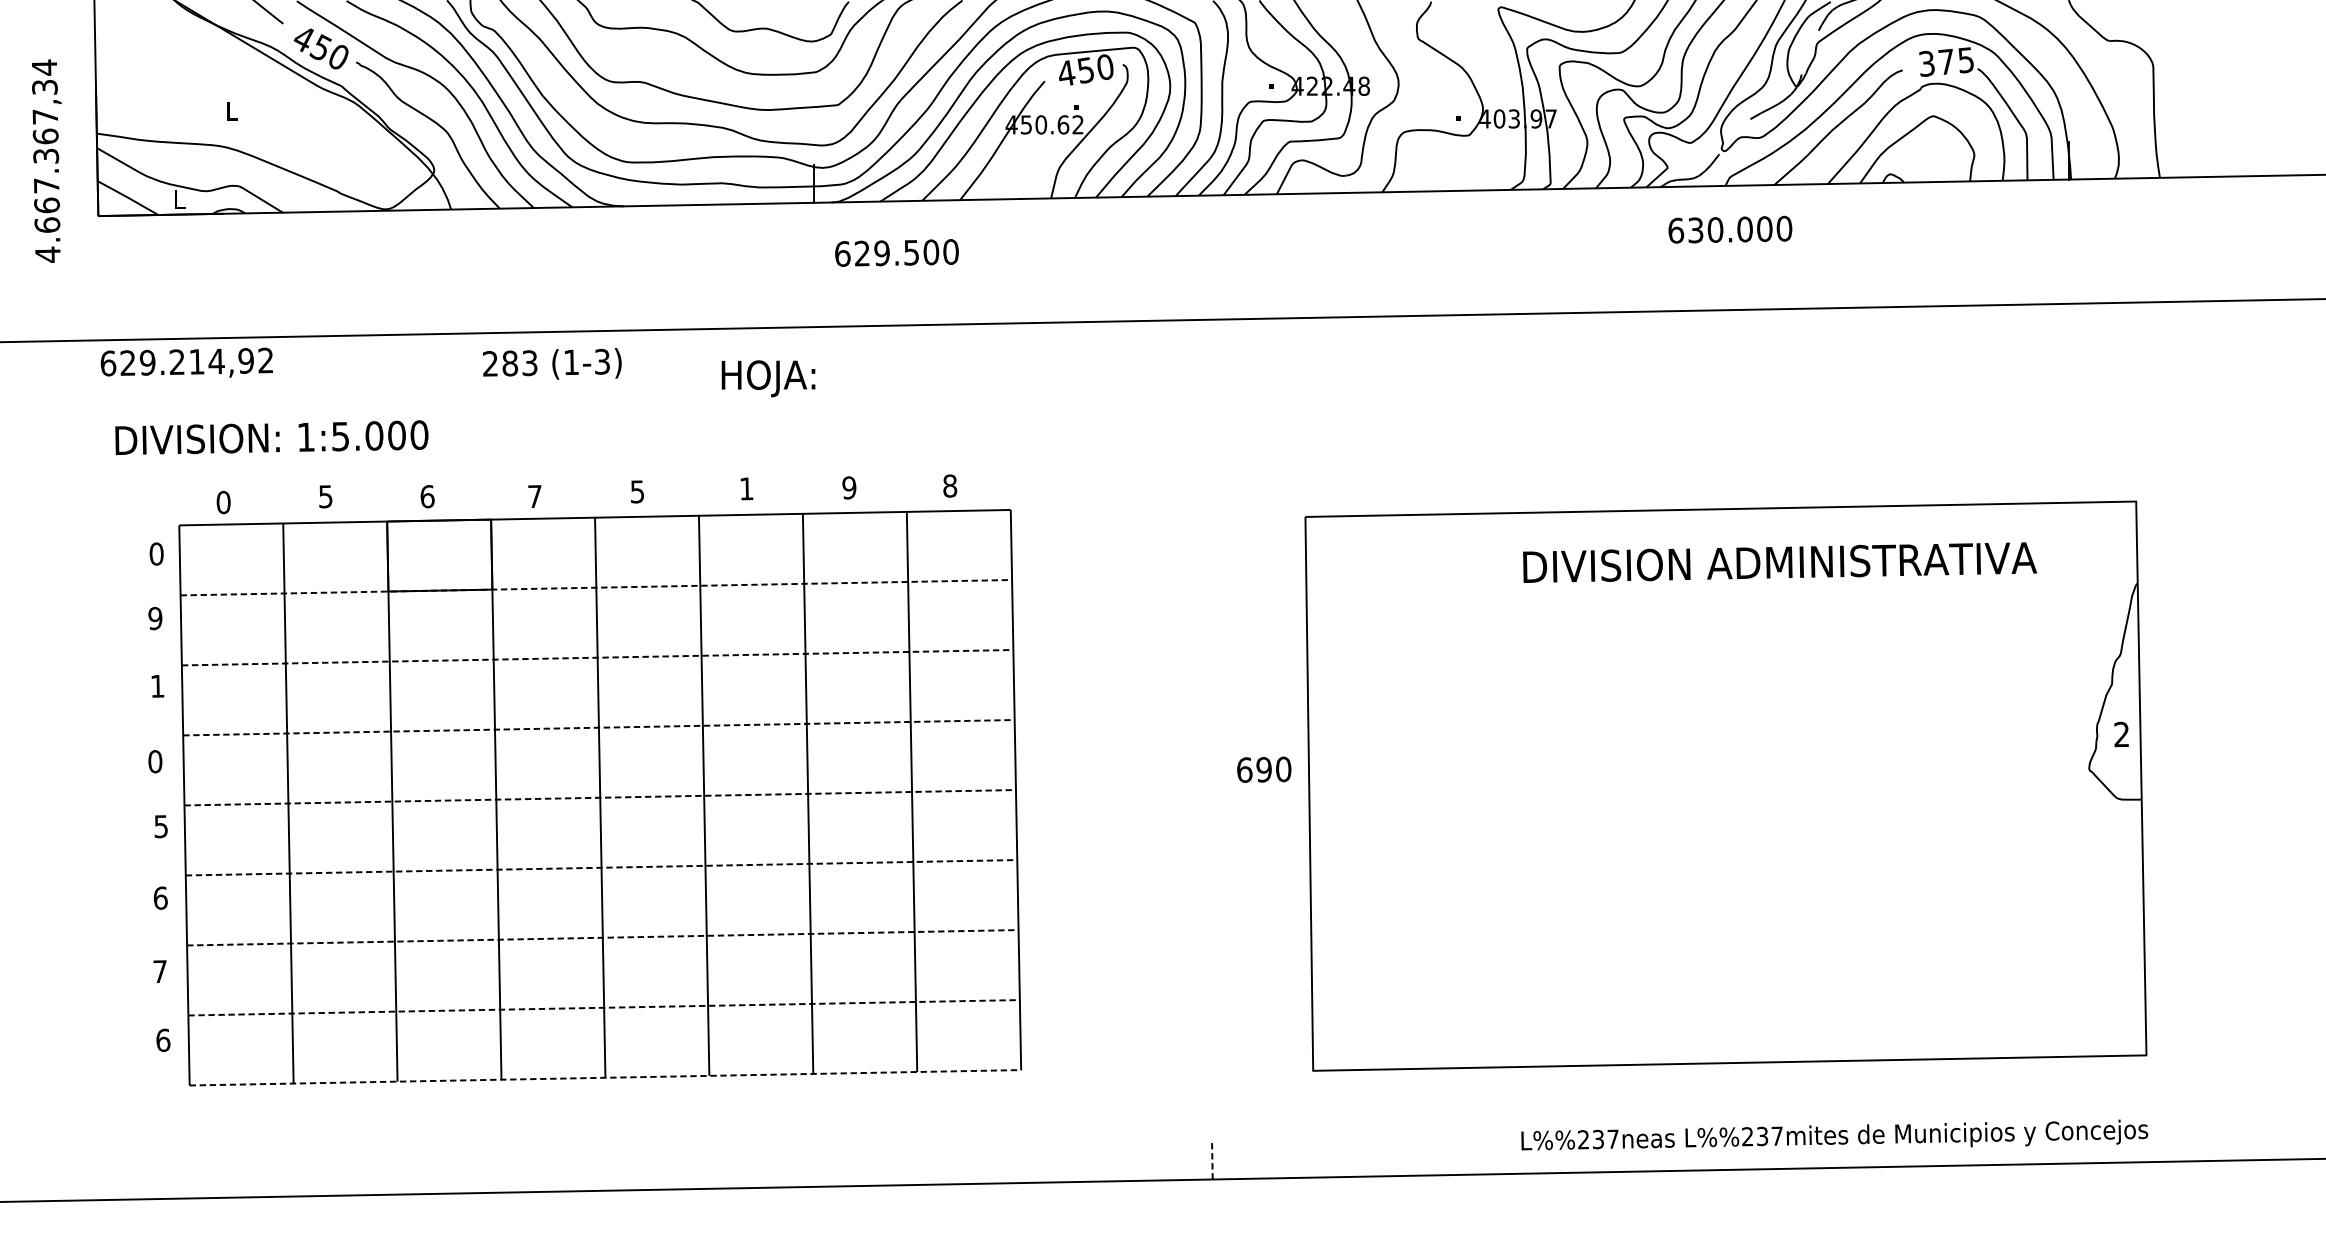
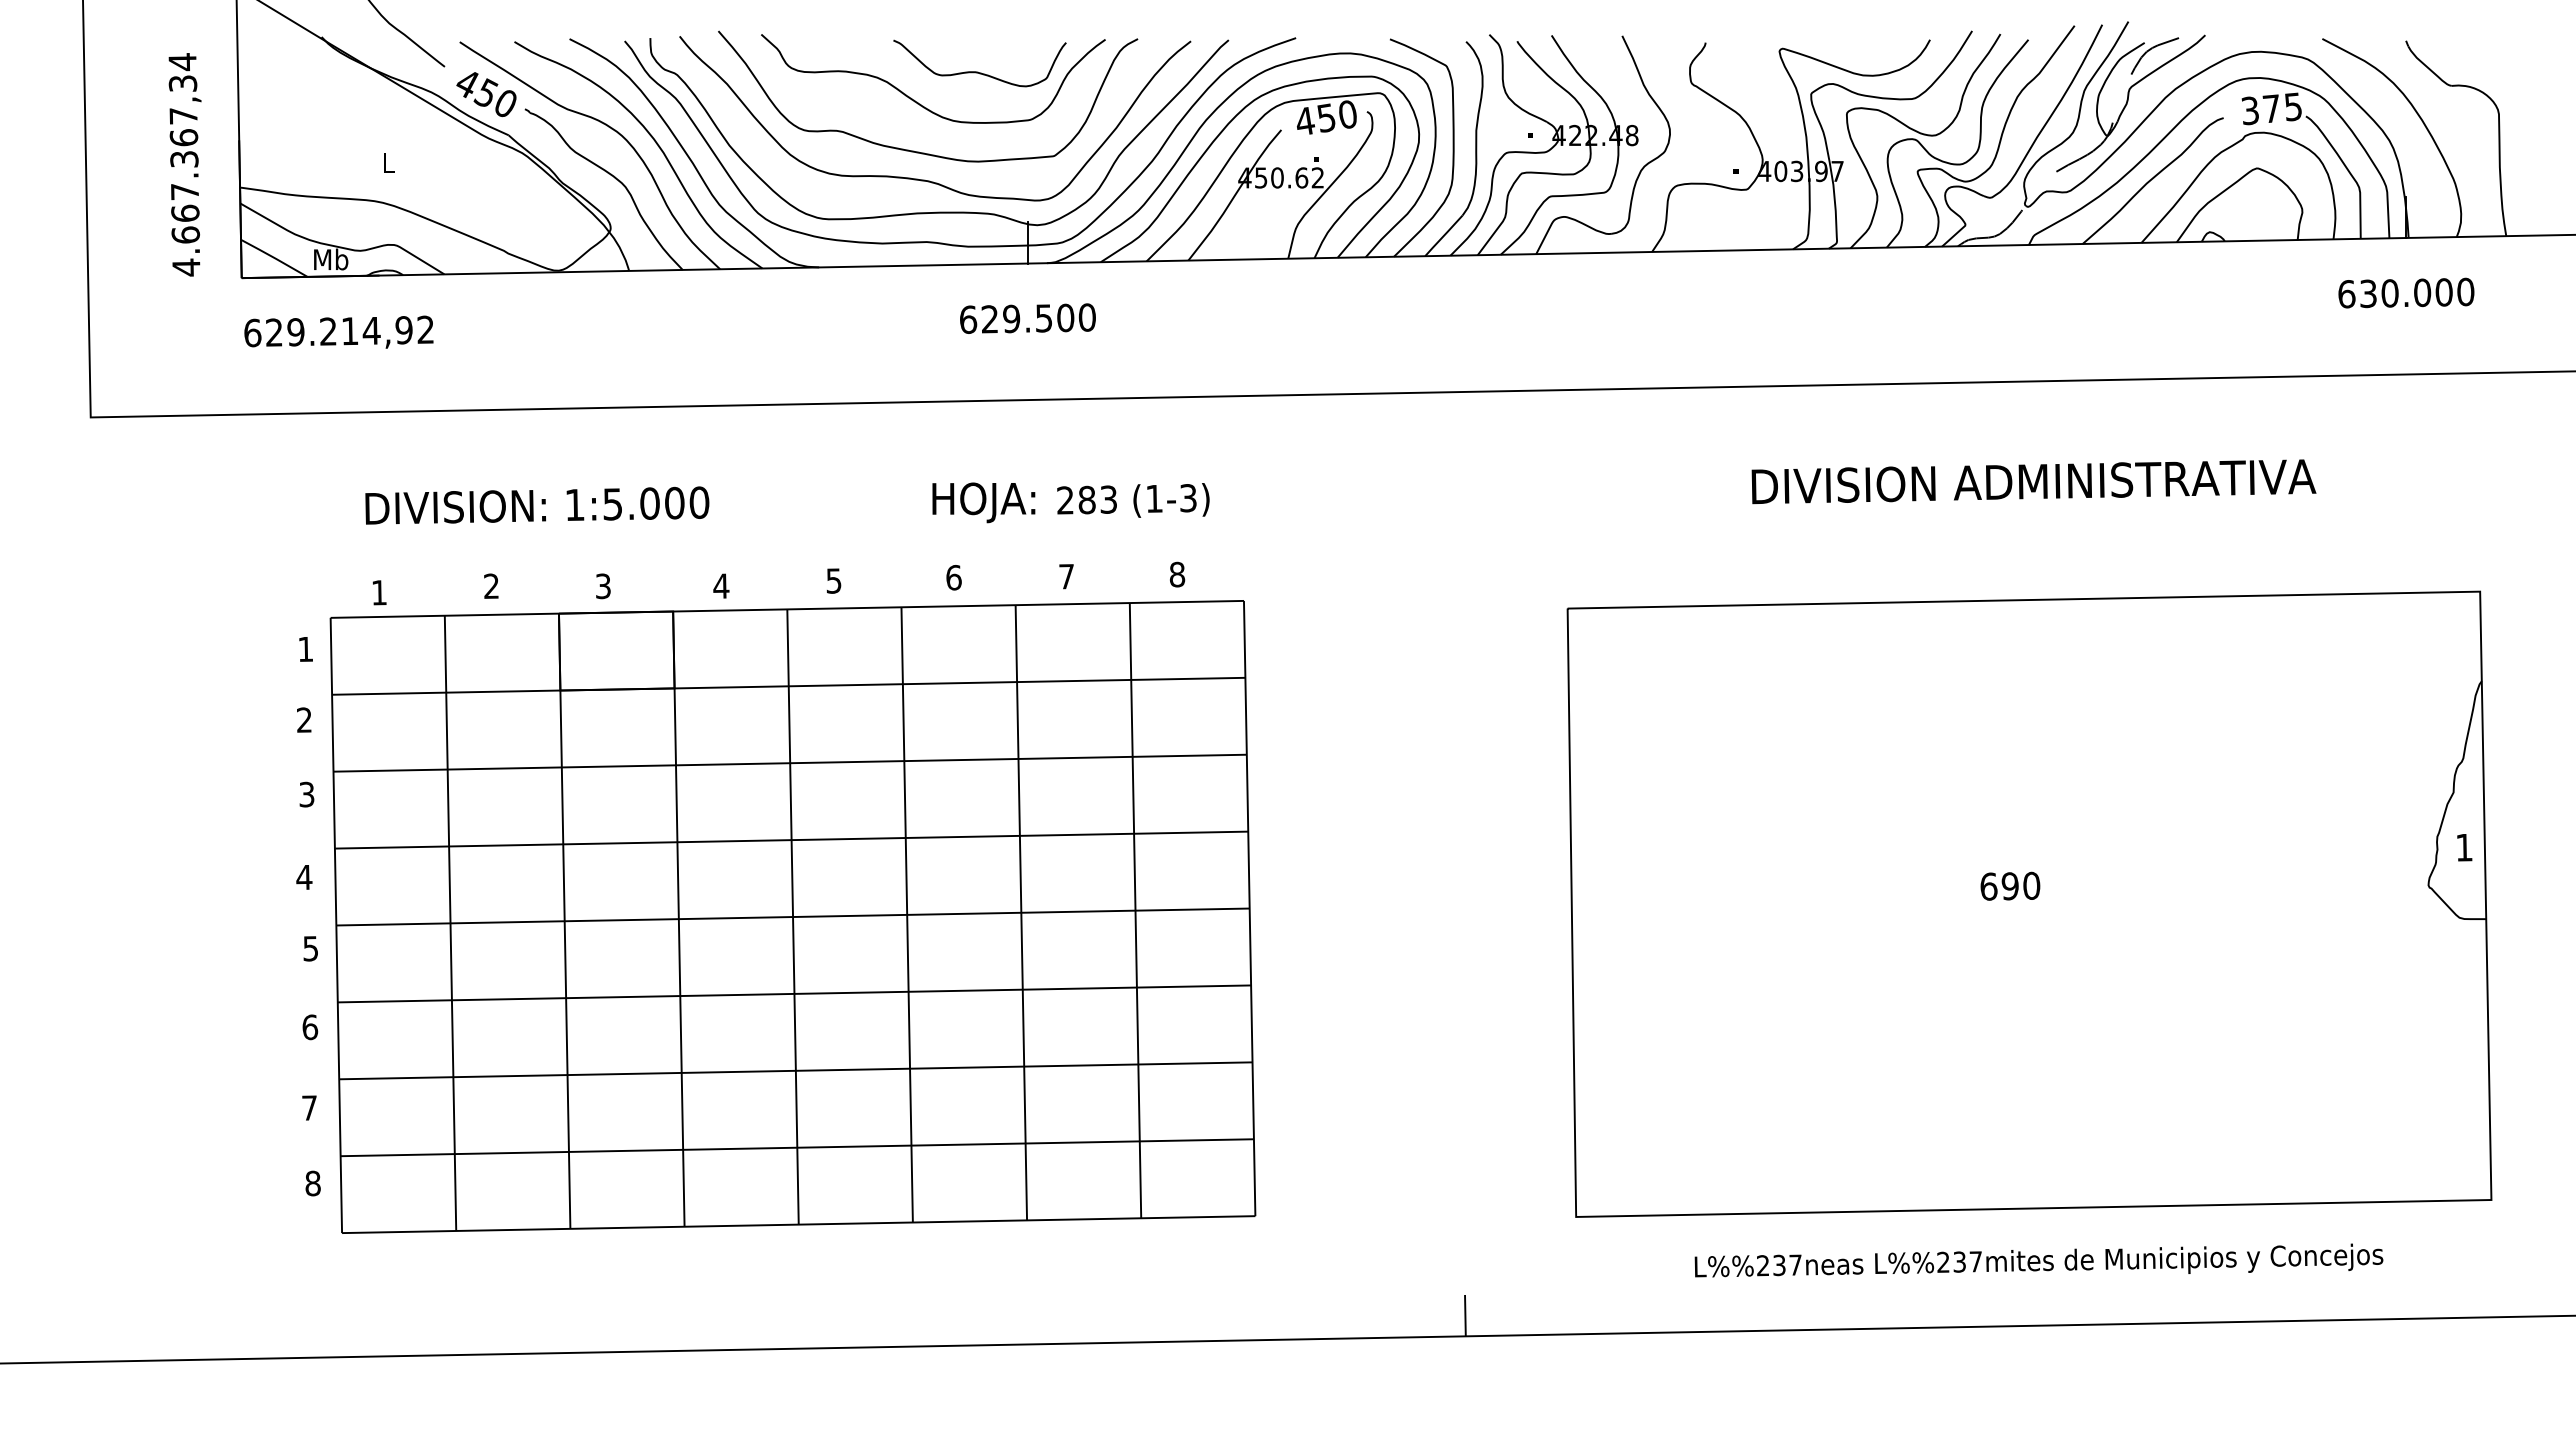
text: (46, 160) -> (184, 164), moved
text: (180, 199) -> (331, 259), L -> Mb
text: (1730, 229) -> (2406, 292), moved
text: (896, 252) -> (1027, 318), moved
text: (186, 362) -> (338, 331), moved
text: (552, 363) -> (1133, 500), moved
text: (768, 378) -> (983, 502), moved
text: (272, 437) -> (537, 505), moved
text: (849, 487) -> (1066, 576), 9 -> 7
text: (746, 488) -> (953, 577), 1 -> 6
text: (535, 495) -> (721, 585), 7 -> 4
text: (325, 496) -> (491, 586), 5 -> 2
text: (427, 496) -> (603, 586), 6 -> 3
text: (223, 502) -> (379, 592), 0 -> 1
text: (156, 554) -> (305, 649), 0 -> 1
text: (1779, 562) -> (2033, 481), moved
line: (596, 587) -> (788, 686), dashed -> solid
text: (155, 617) -> (304, 719), 9 -> 2
line: (597, 657) -> (790, 763), dashed -> solid
text: (157, 686) -> (306, 794), 1 -> 3
line: (598, 728) -> (791, 840), dashed -> solid
text: (2121, 734) -> (2464, 847), 2 -> 1
text: (155, 761) -> (304, 877), 0 -> 4
text: (1264, 769) -> (2010, 885), moved
line: (600, 798) -> (793, 917), dashed -> solid
line: (601, 867) -> (794, 993), dashed -> solid
line: (602, 937) -> (795, 1070), dashed -> solid
line: (604, 1007) -> (797, 1147), dashed -> solid
text: (162, 1040) -> (312, 1183), 6 -> 8
line: (605, 1077) -> (798, 1224), dashed -> solid
text: (1834, 1135) -> (2038, 1260), moved
line: (1212, 1160) -> (1465, 1315), dashed -> solid

